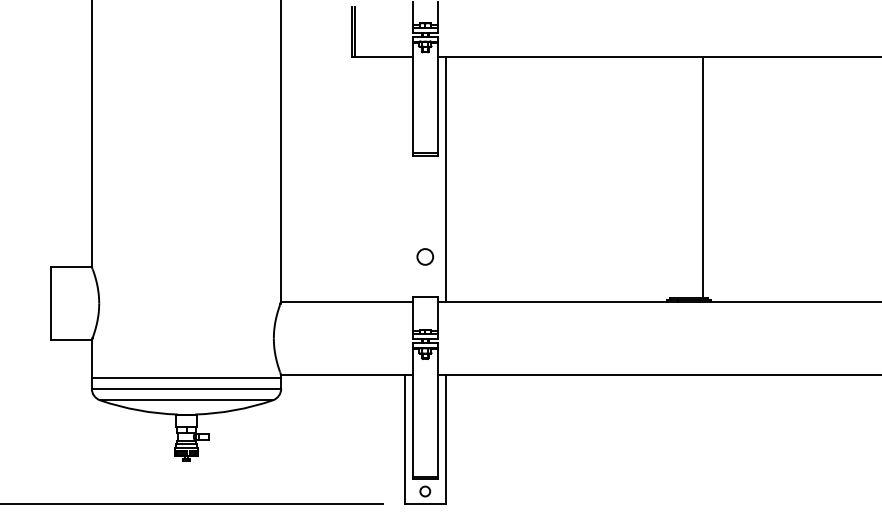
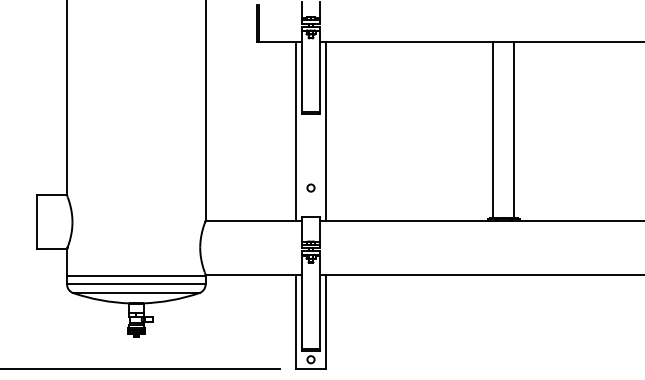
line: (674, 176) -> (493, 129), added
line: (404, 179) -> (295, 131), added
circle: (424, 256) -> (310, 187), size x0.62

